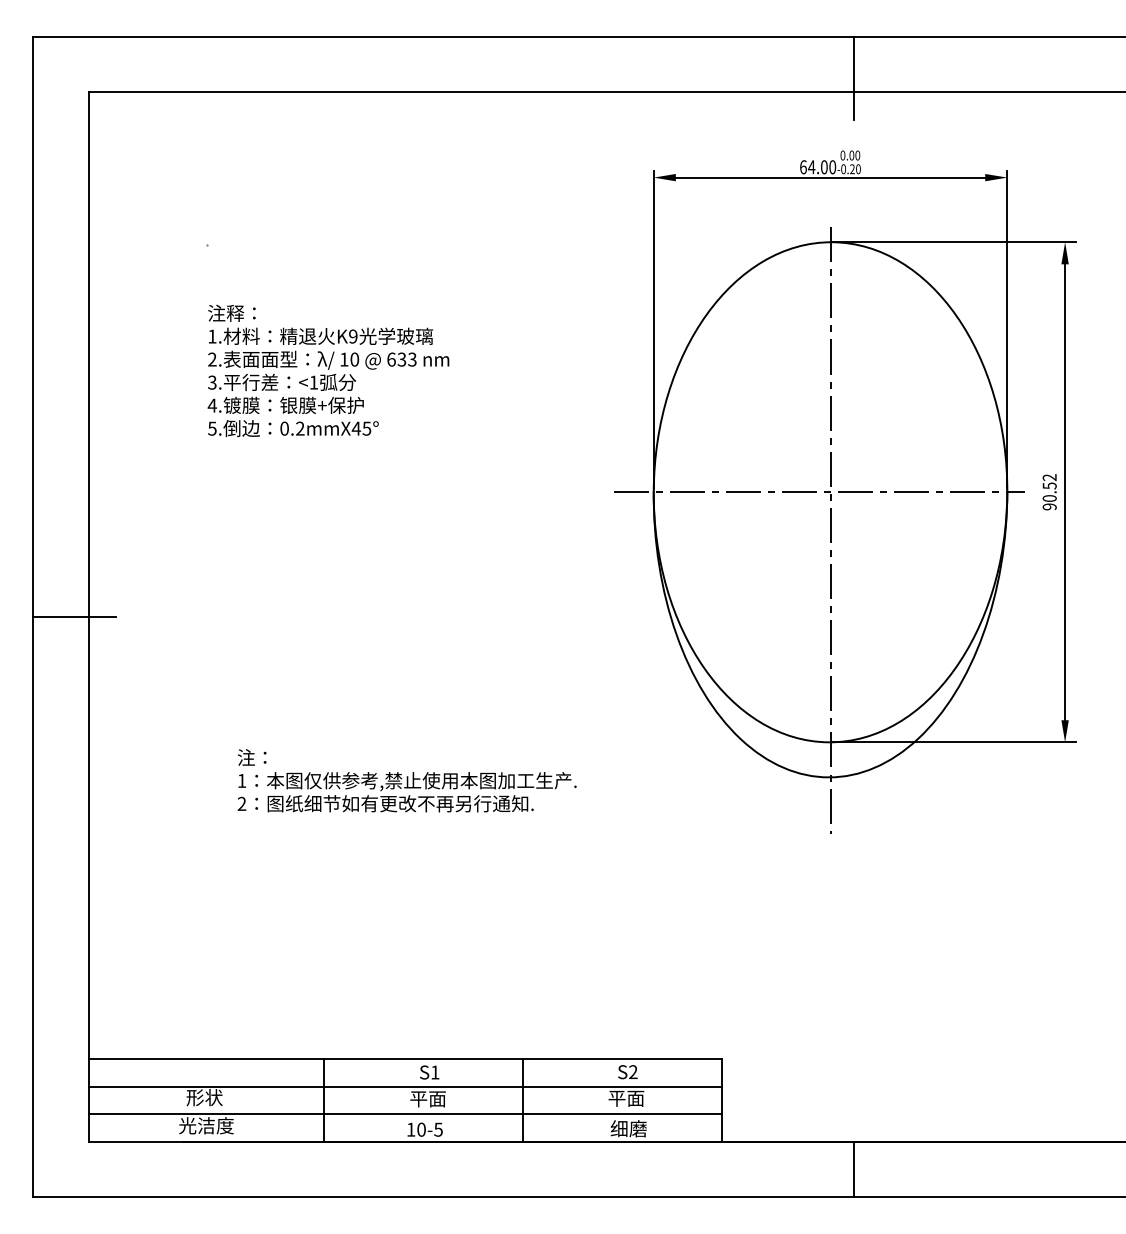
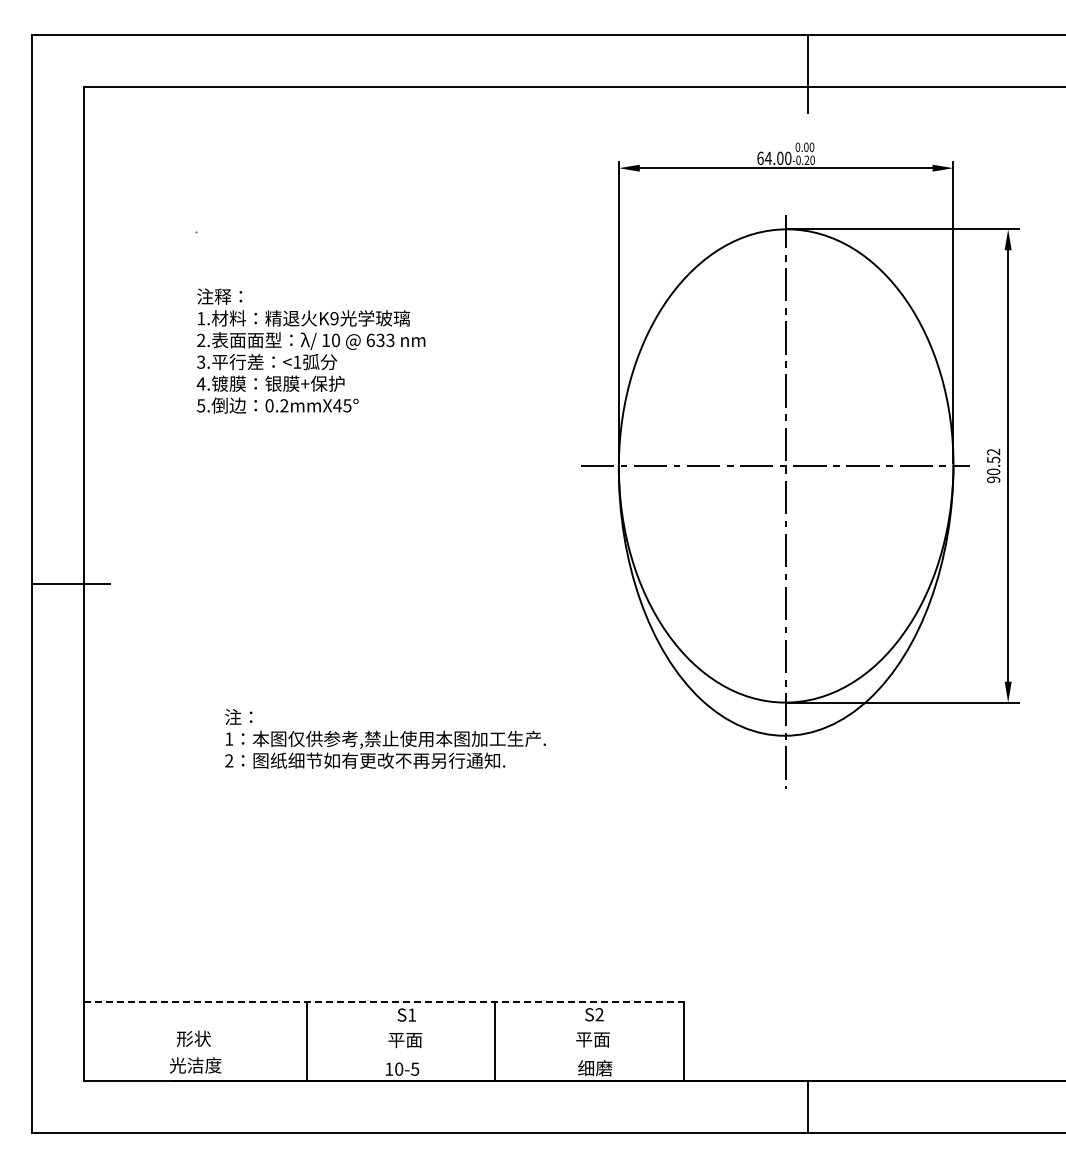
line: (405, 1059) -> (383, 1002), solid -> dashed
line: (405, 1086) -> (383, 1028), removed
line: (405, 1114) -> (383, 1054), removed

